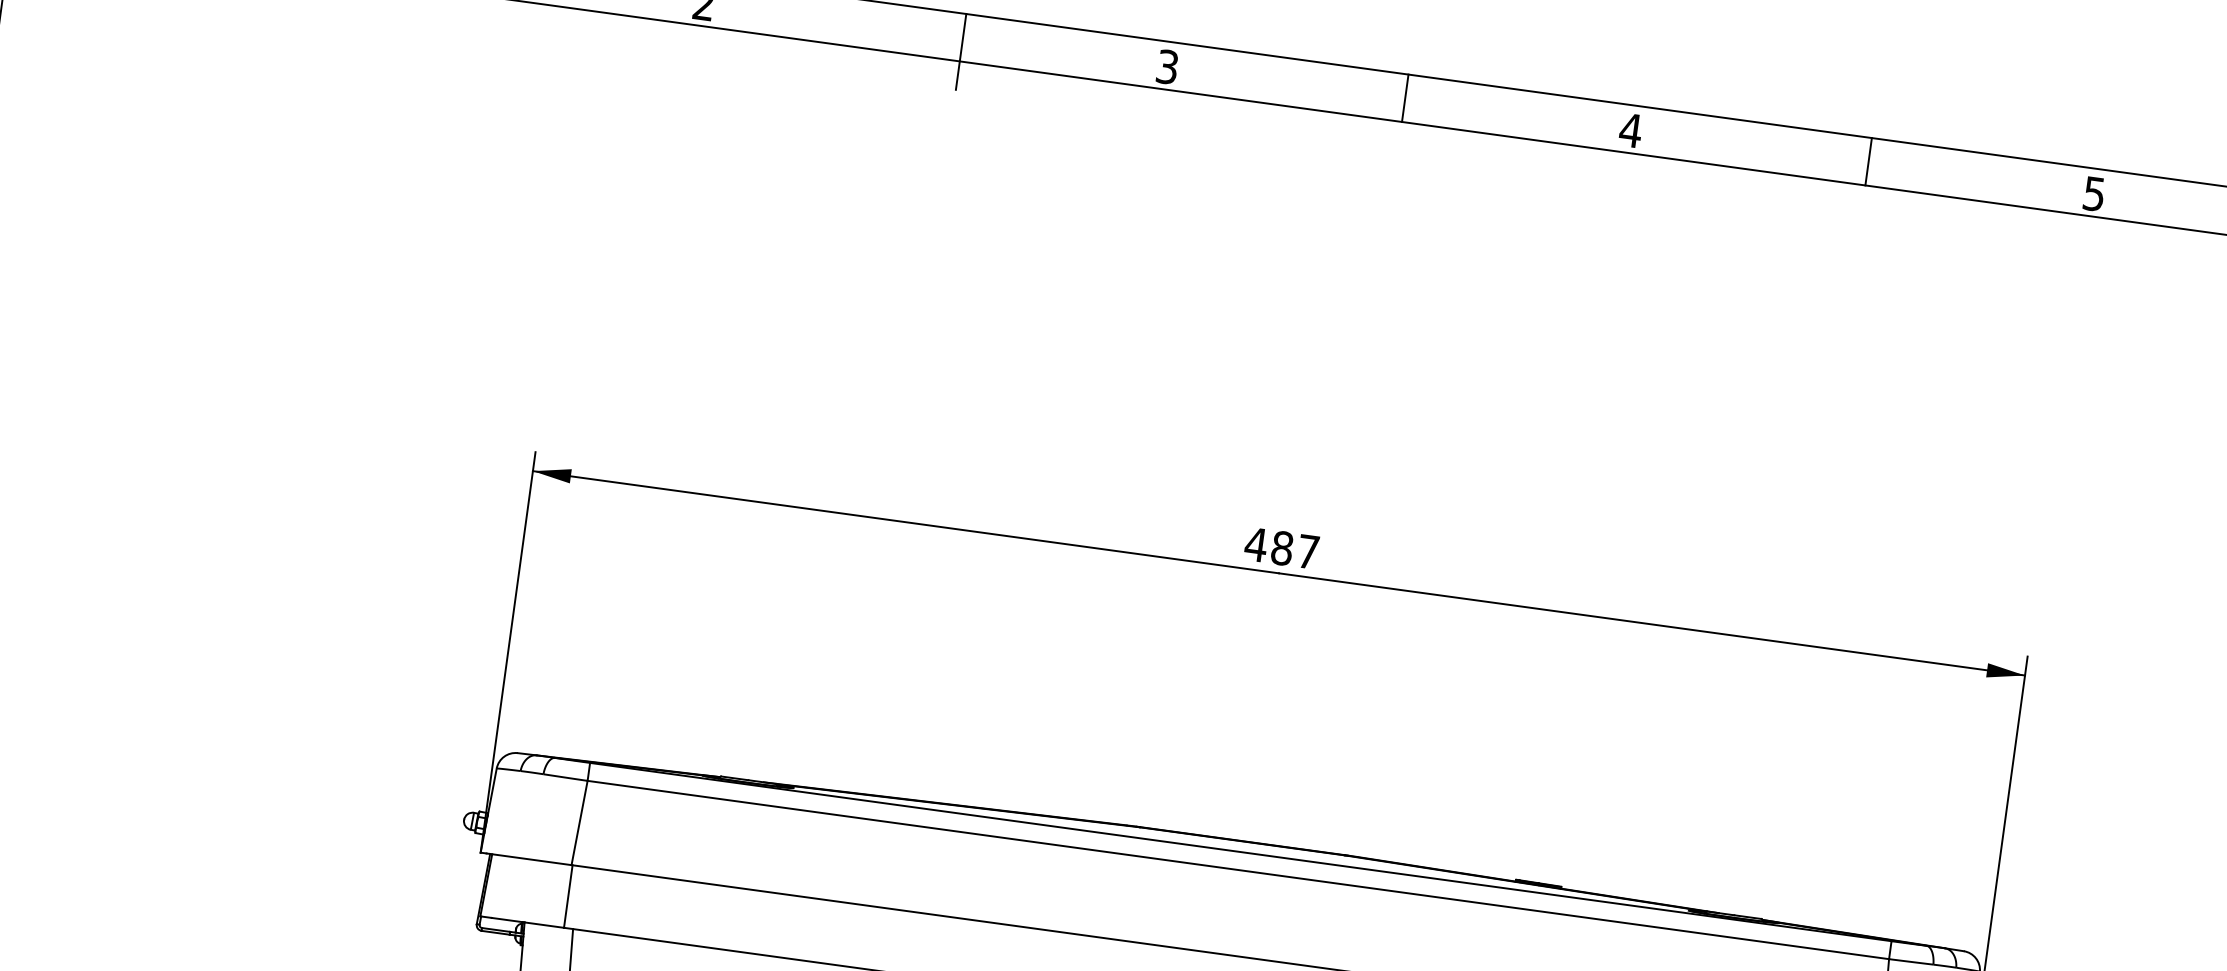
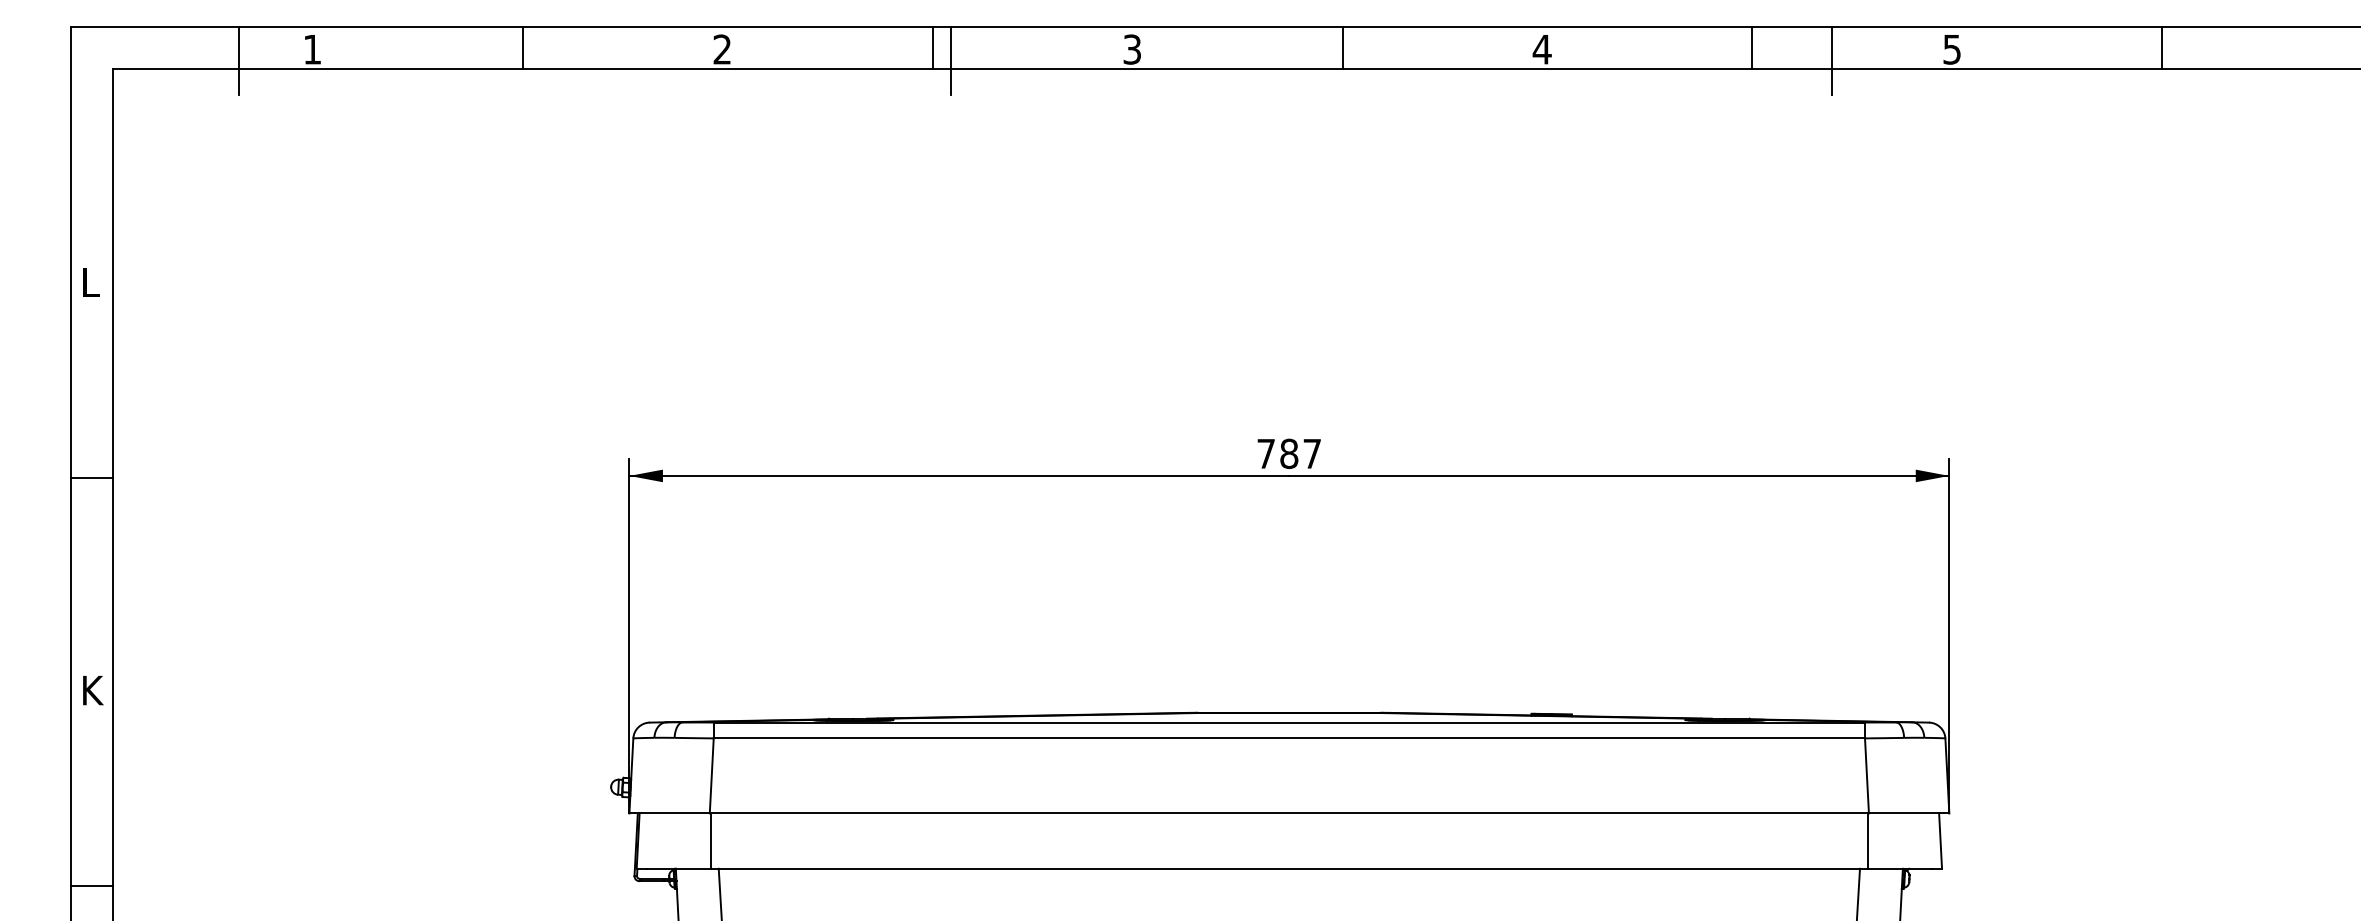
line: (941, 34) -> (932, 48), added
line: (1956, 187) -> (1831, 60), added
text: (1255, 544) -> (1265, 453), 487 -> 787

